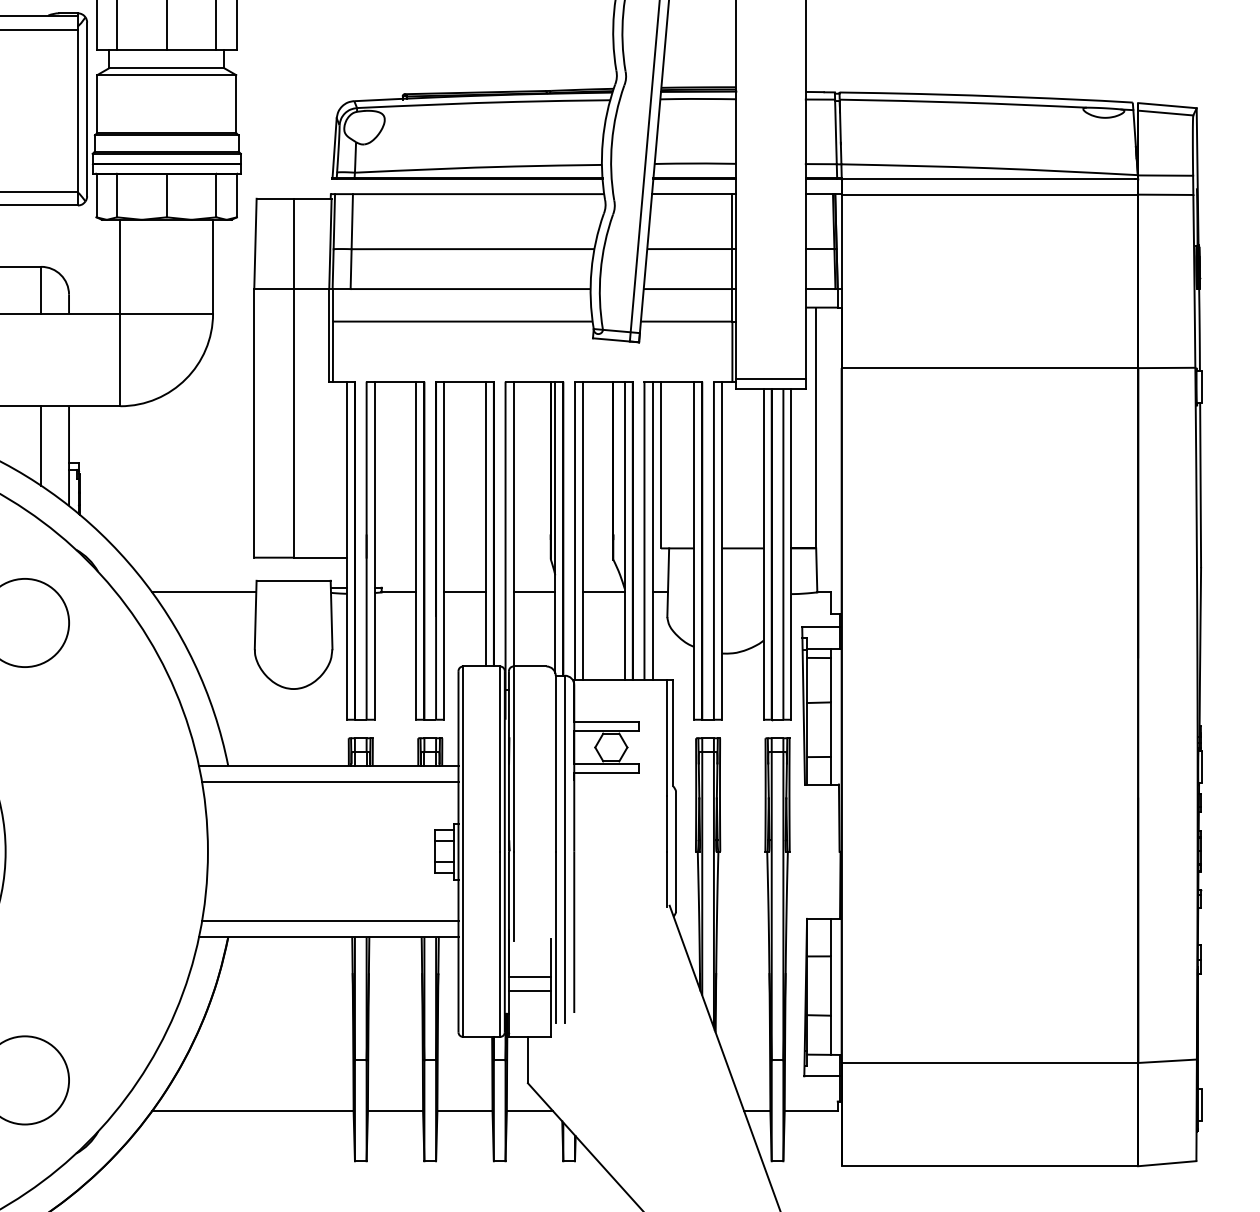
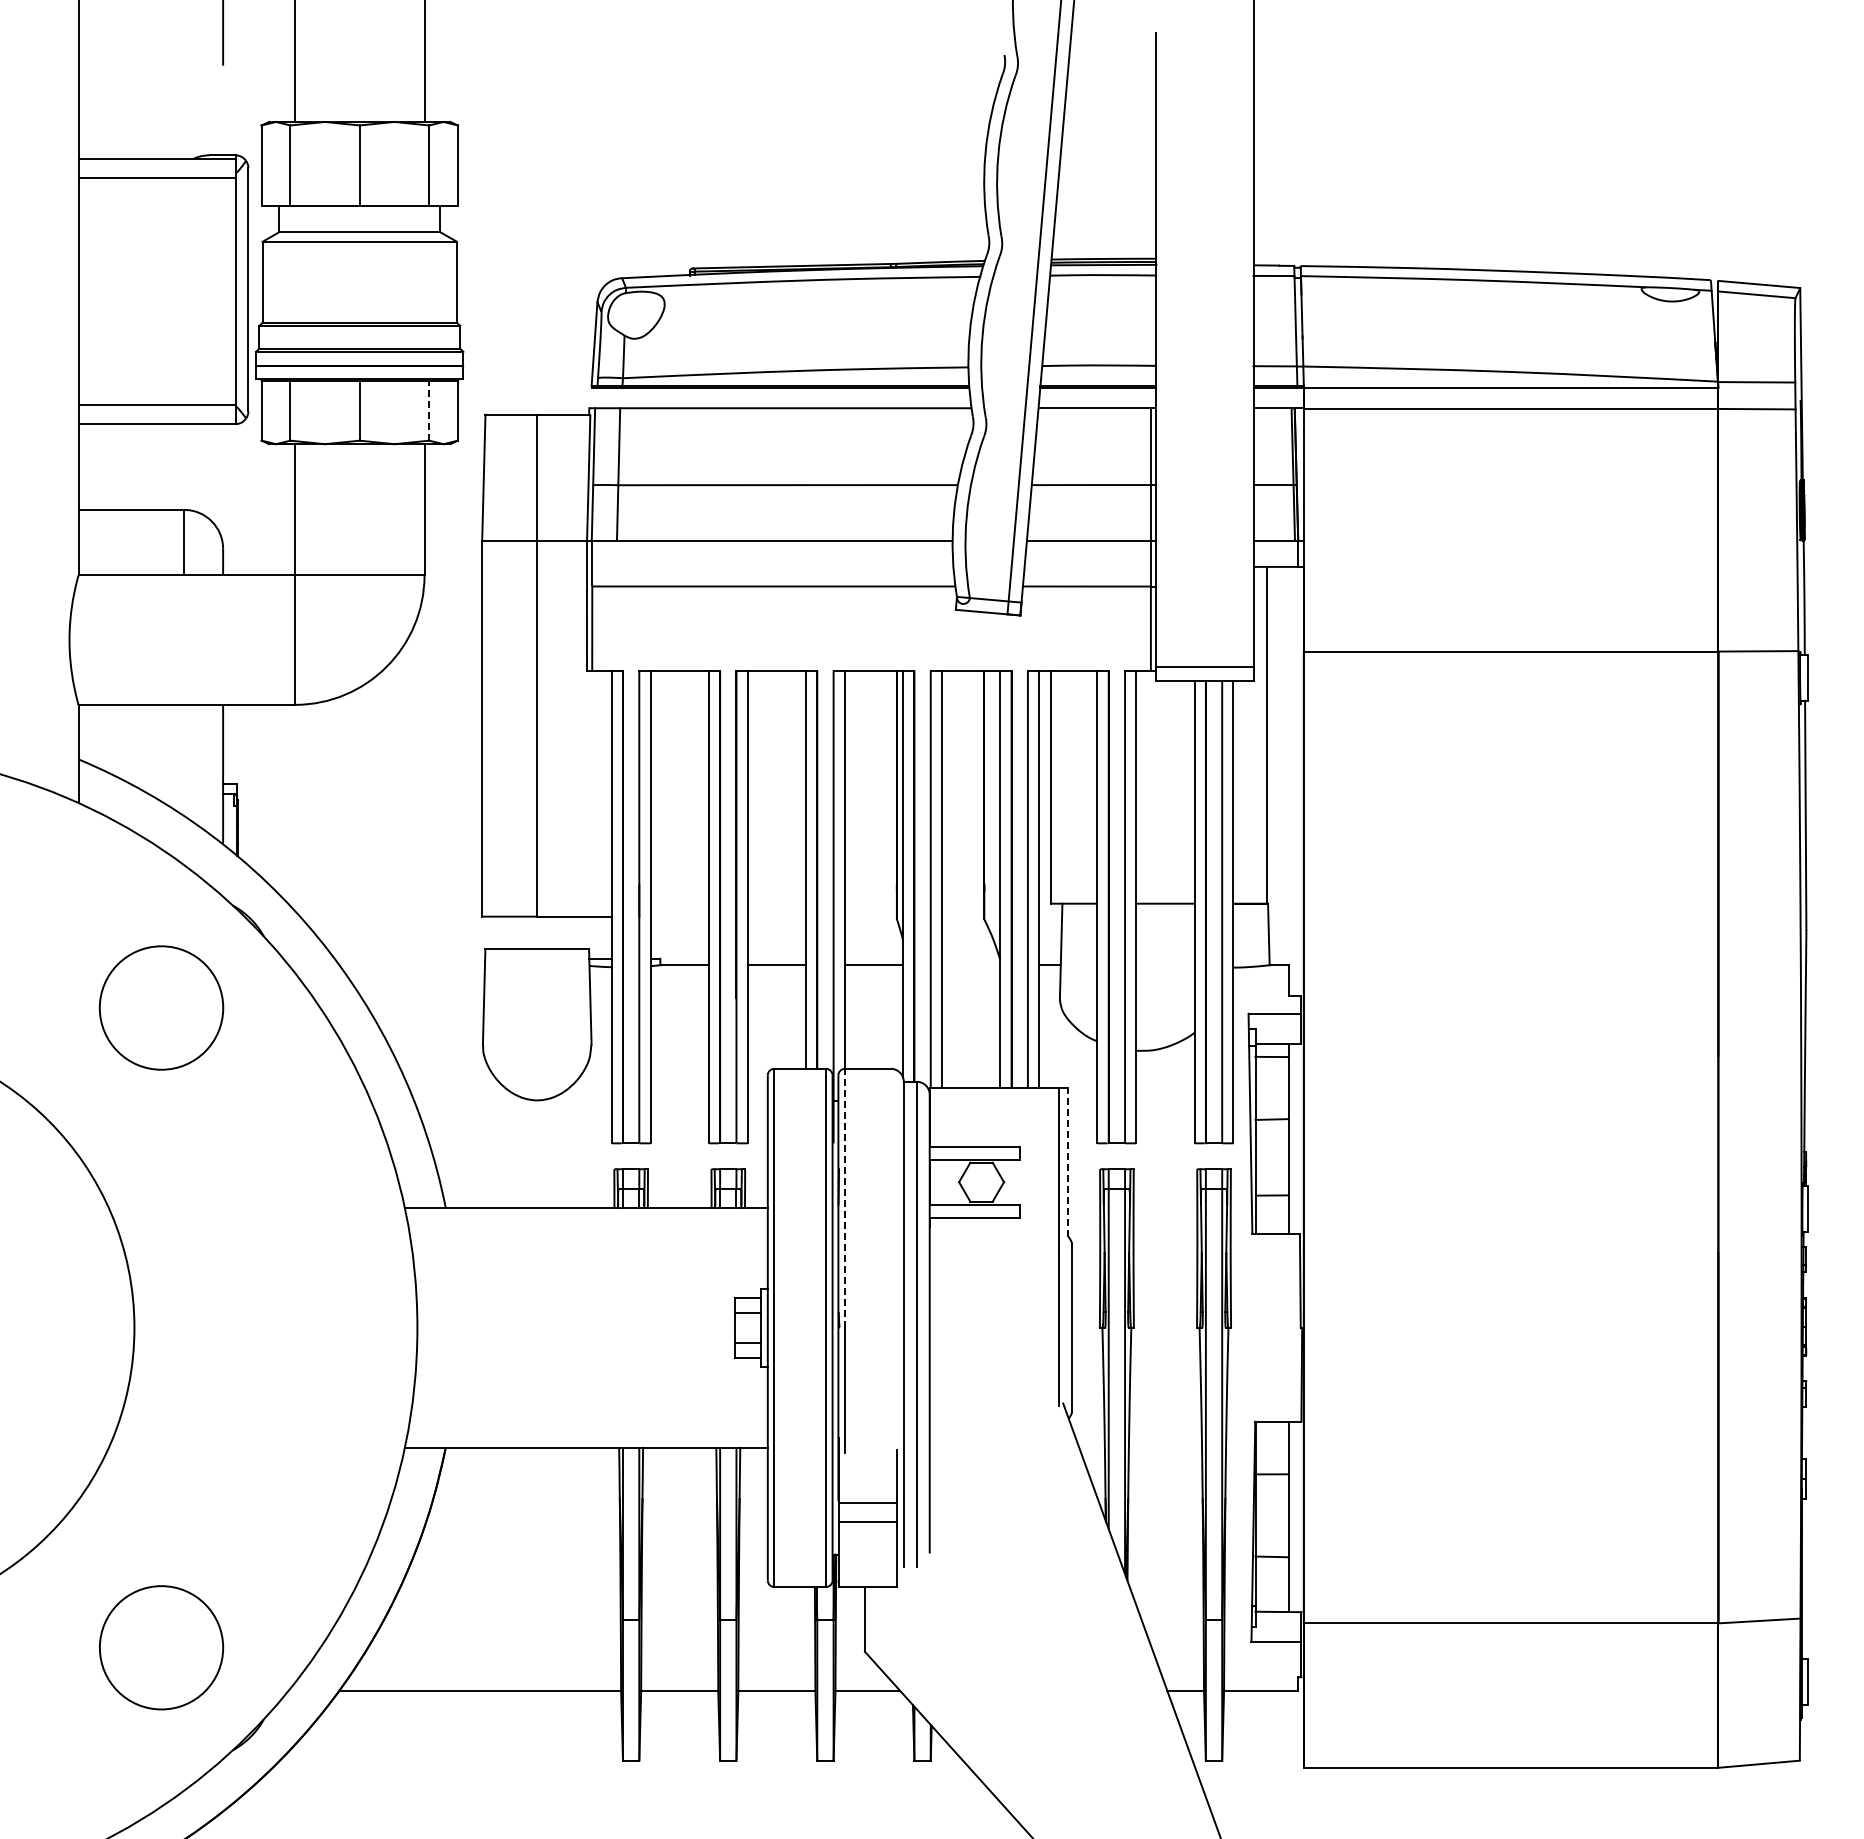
line: (216, 195) -> (429, 410), solid -> dashed
line: (41, 446) -> (184, 760), removed
line: (204, 592) -> (412, 965), removed
line: (604, 592) -> (971, 965), removed
line: (673, 732) -> (1068, 1161), solid -> dashed
line: (513, 759) -> (844, 1198), solid -> dashed
line: (330, 782) -> (588, 1230), removed
line: (330, 921) -> (588, 1425), removed

